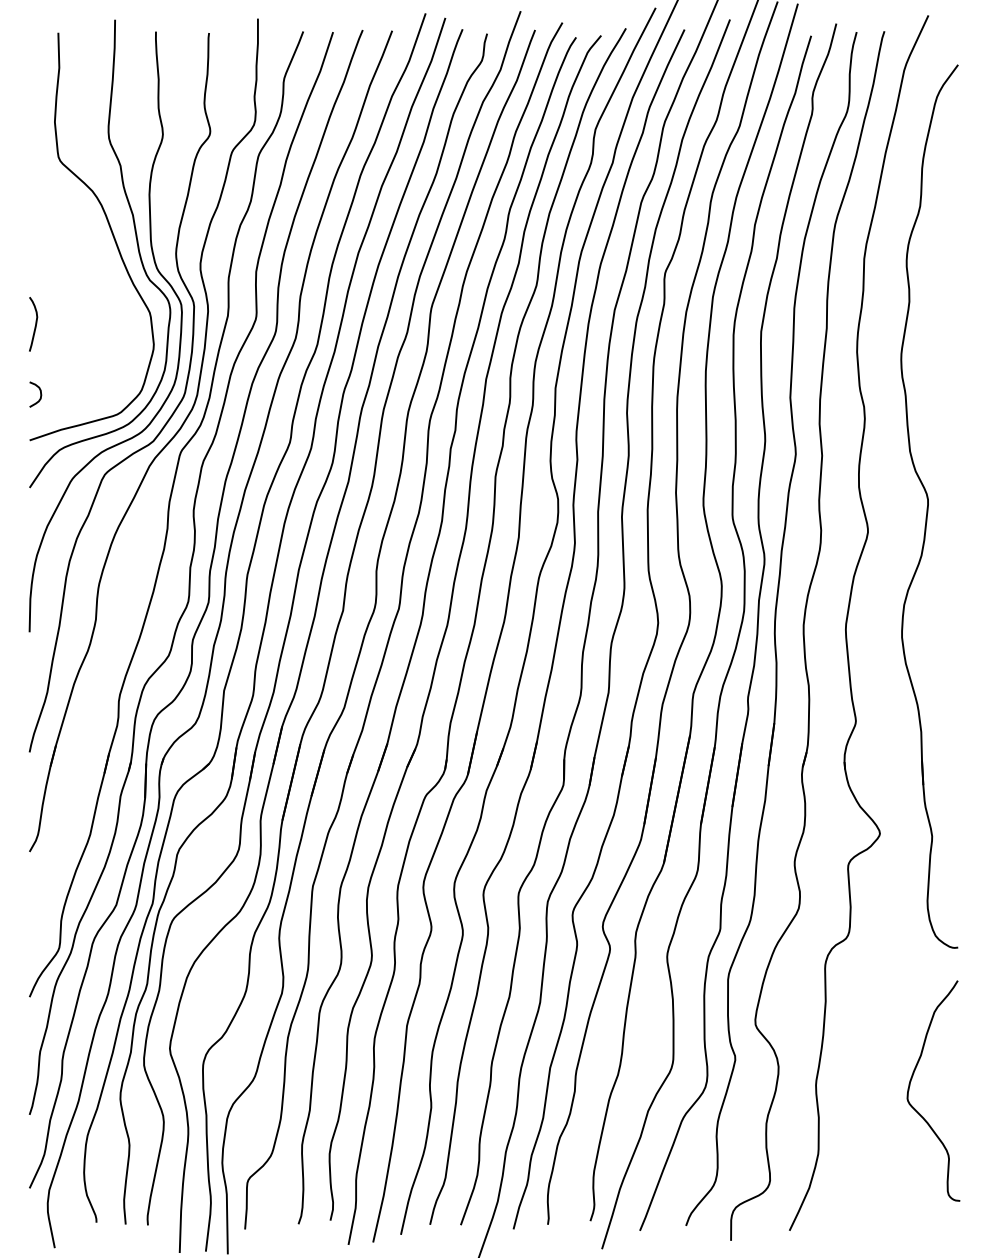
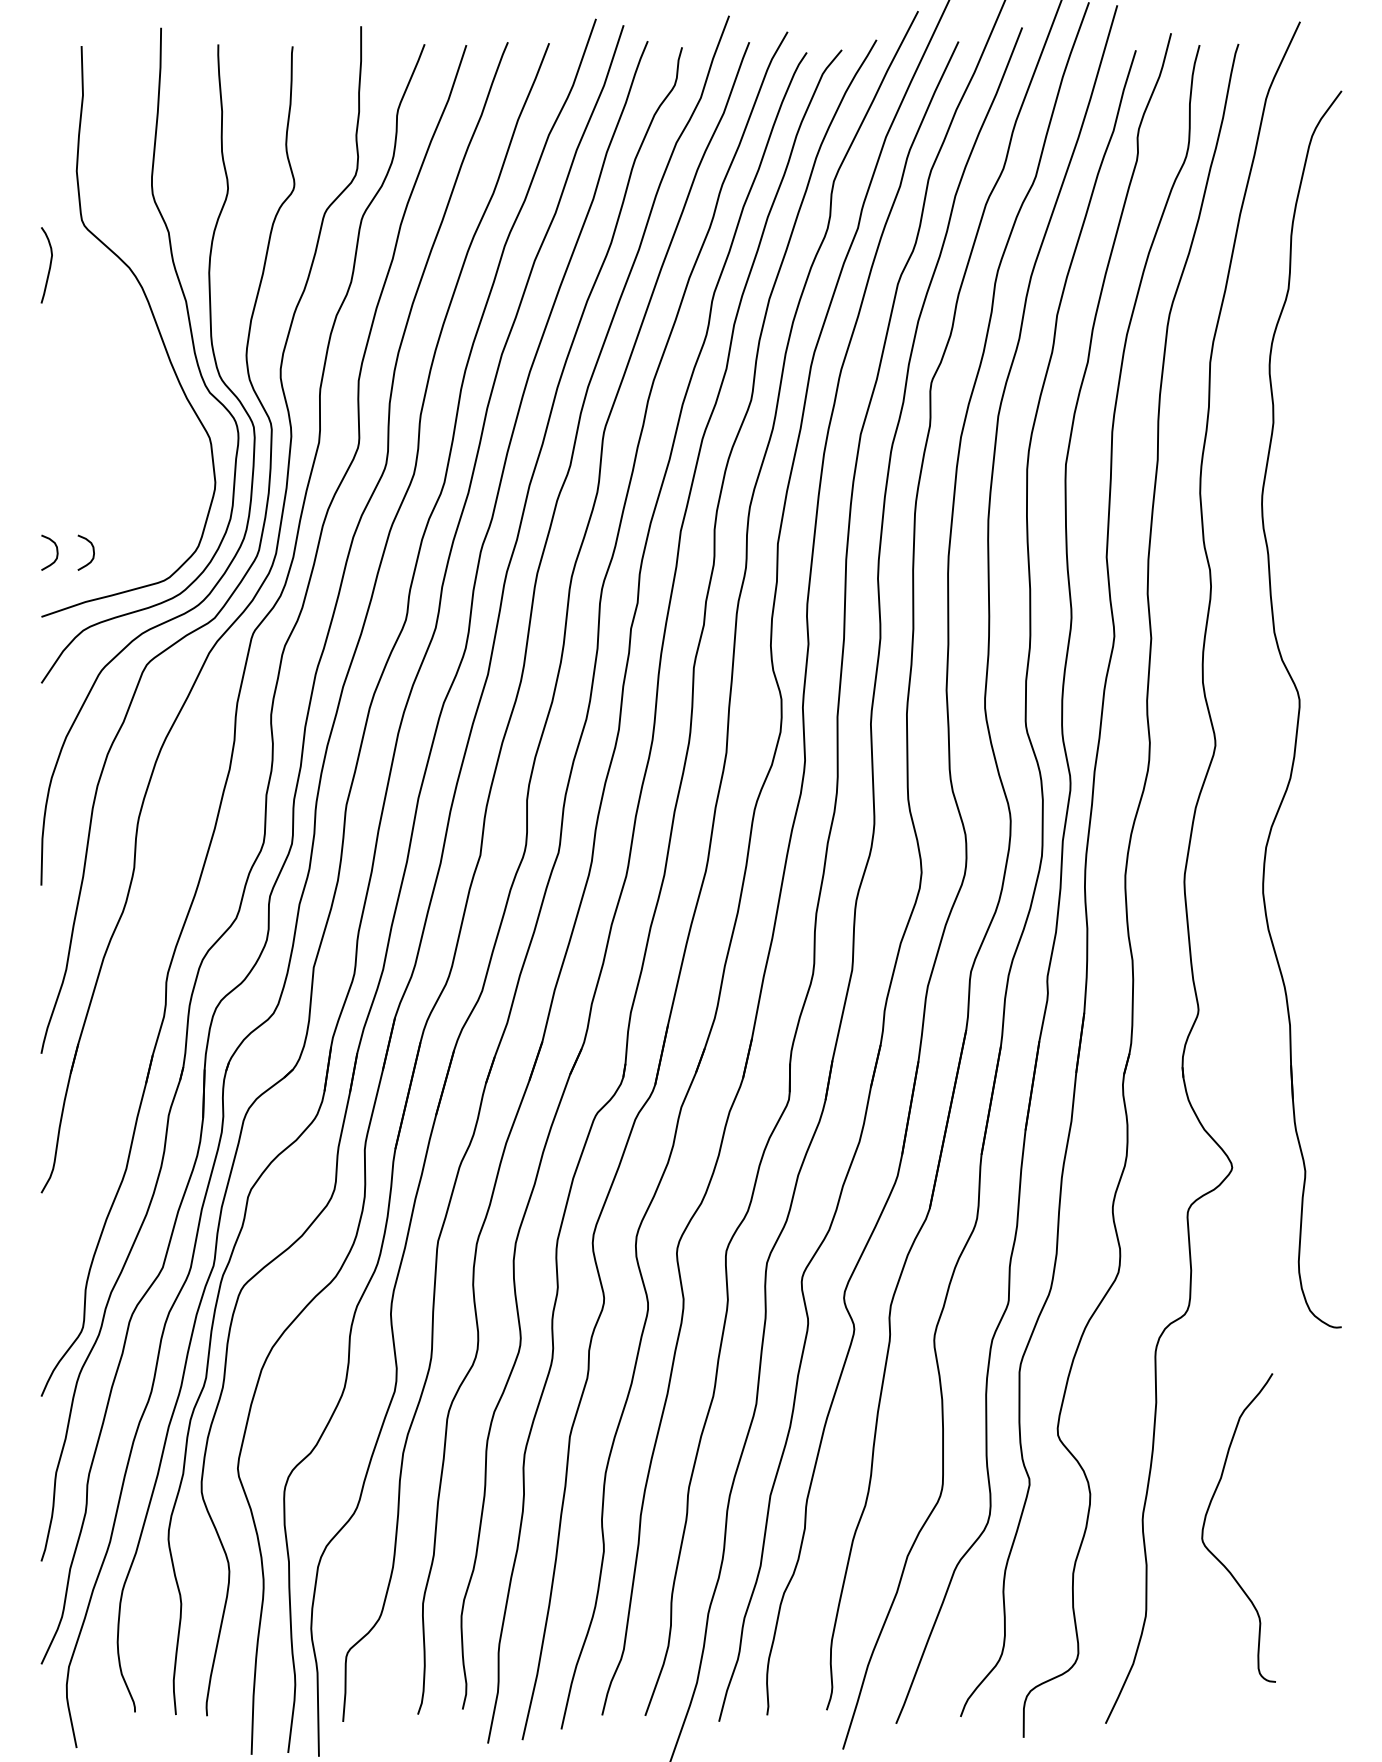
curve: (35, 324) -> (49, 265), moved
curve: (66, 394) -> (93, 552), added
curve: (910, 1086) -> (1206, 1521), moved

